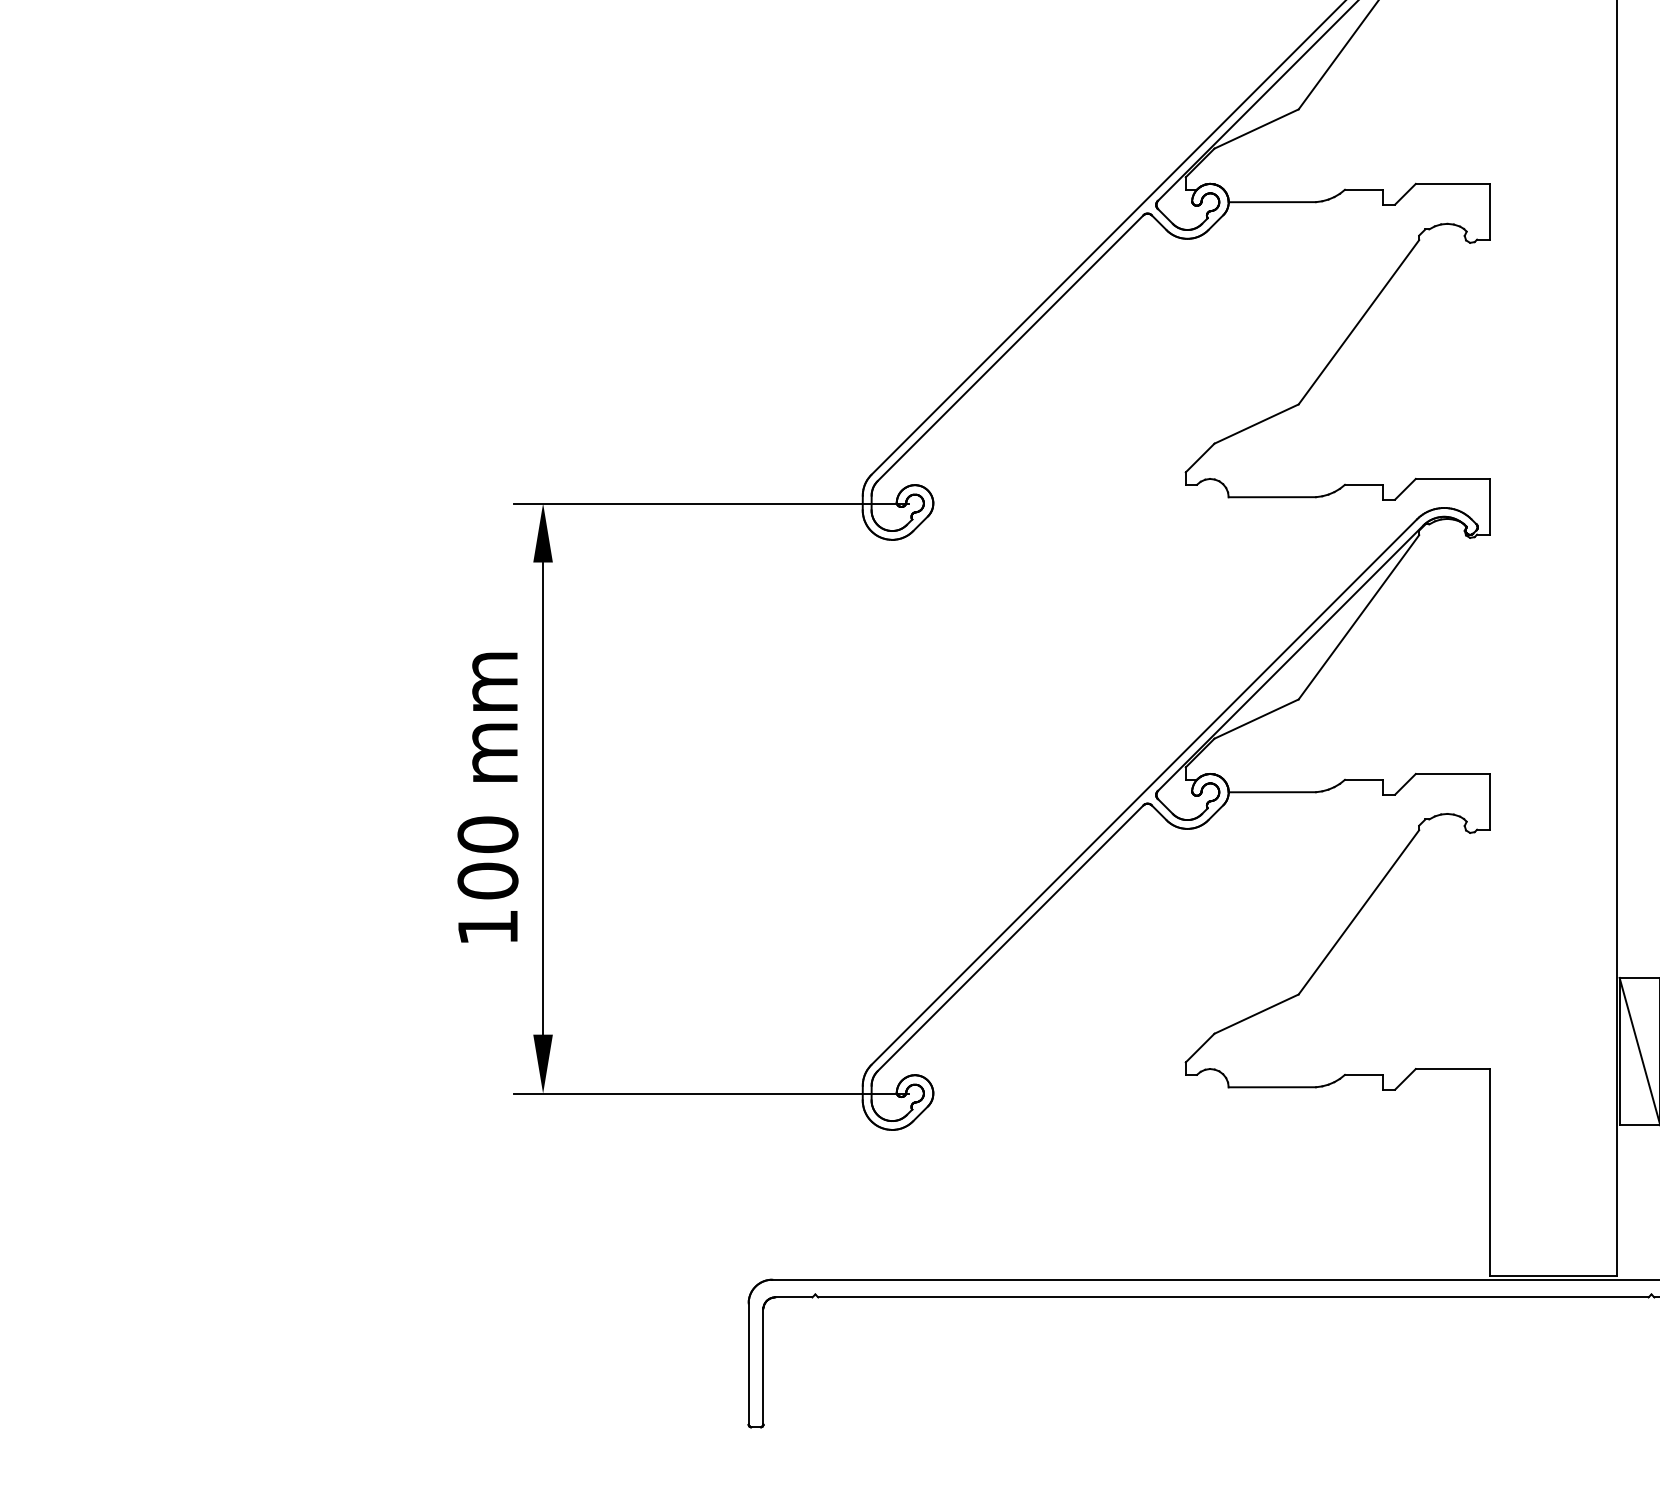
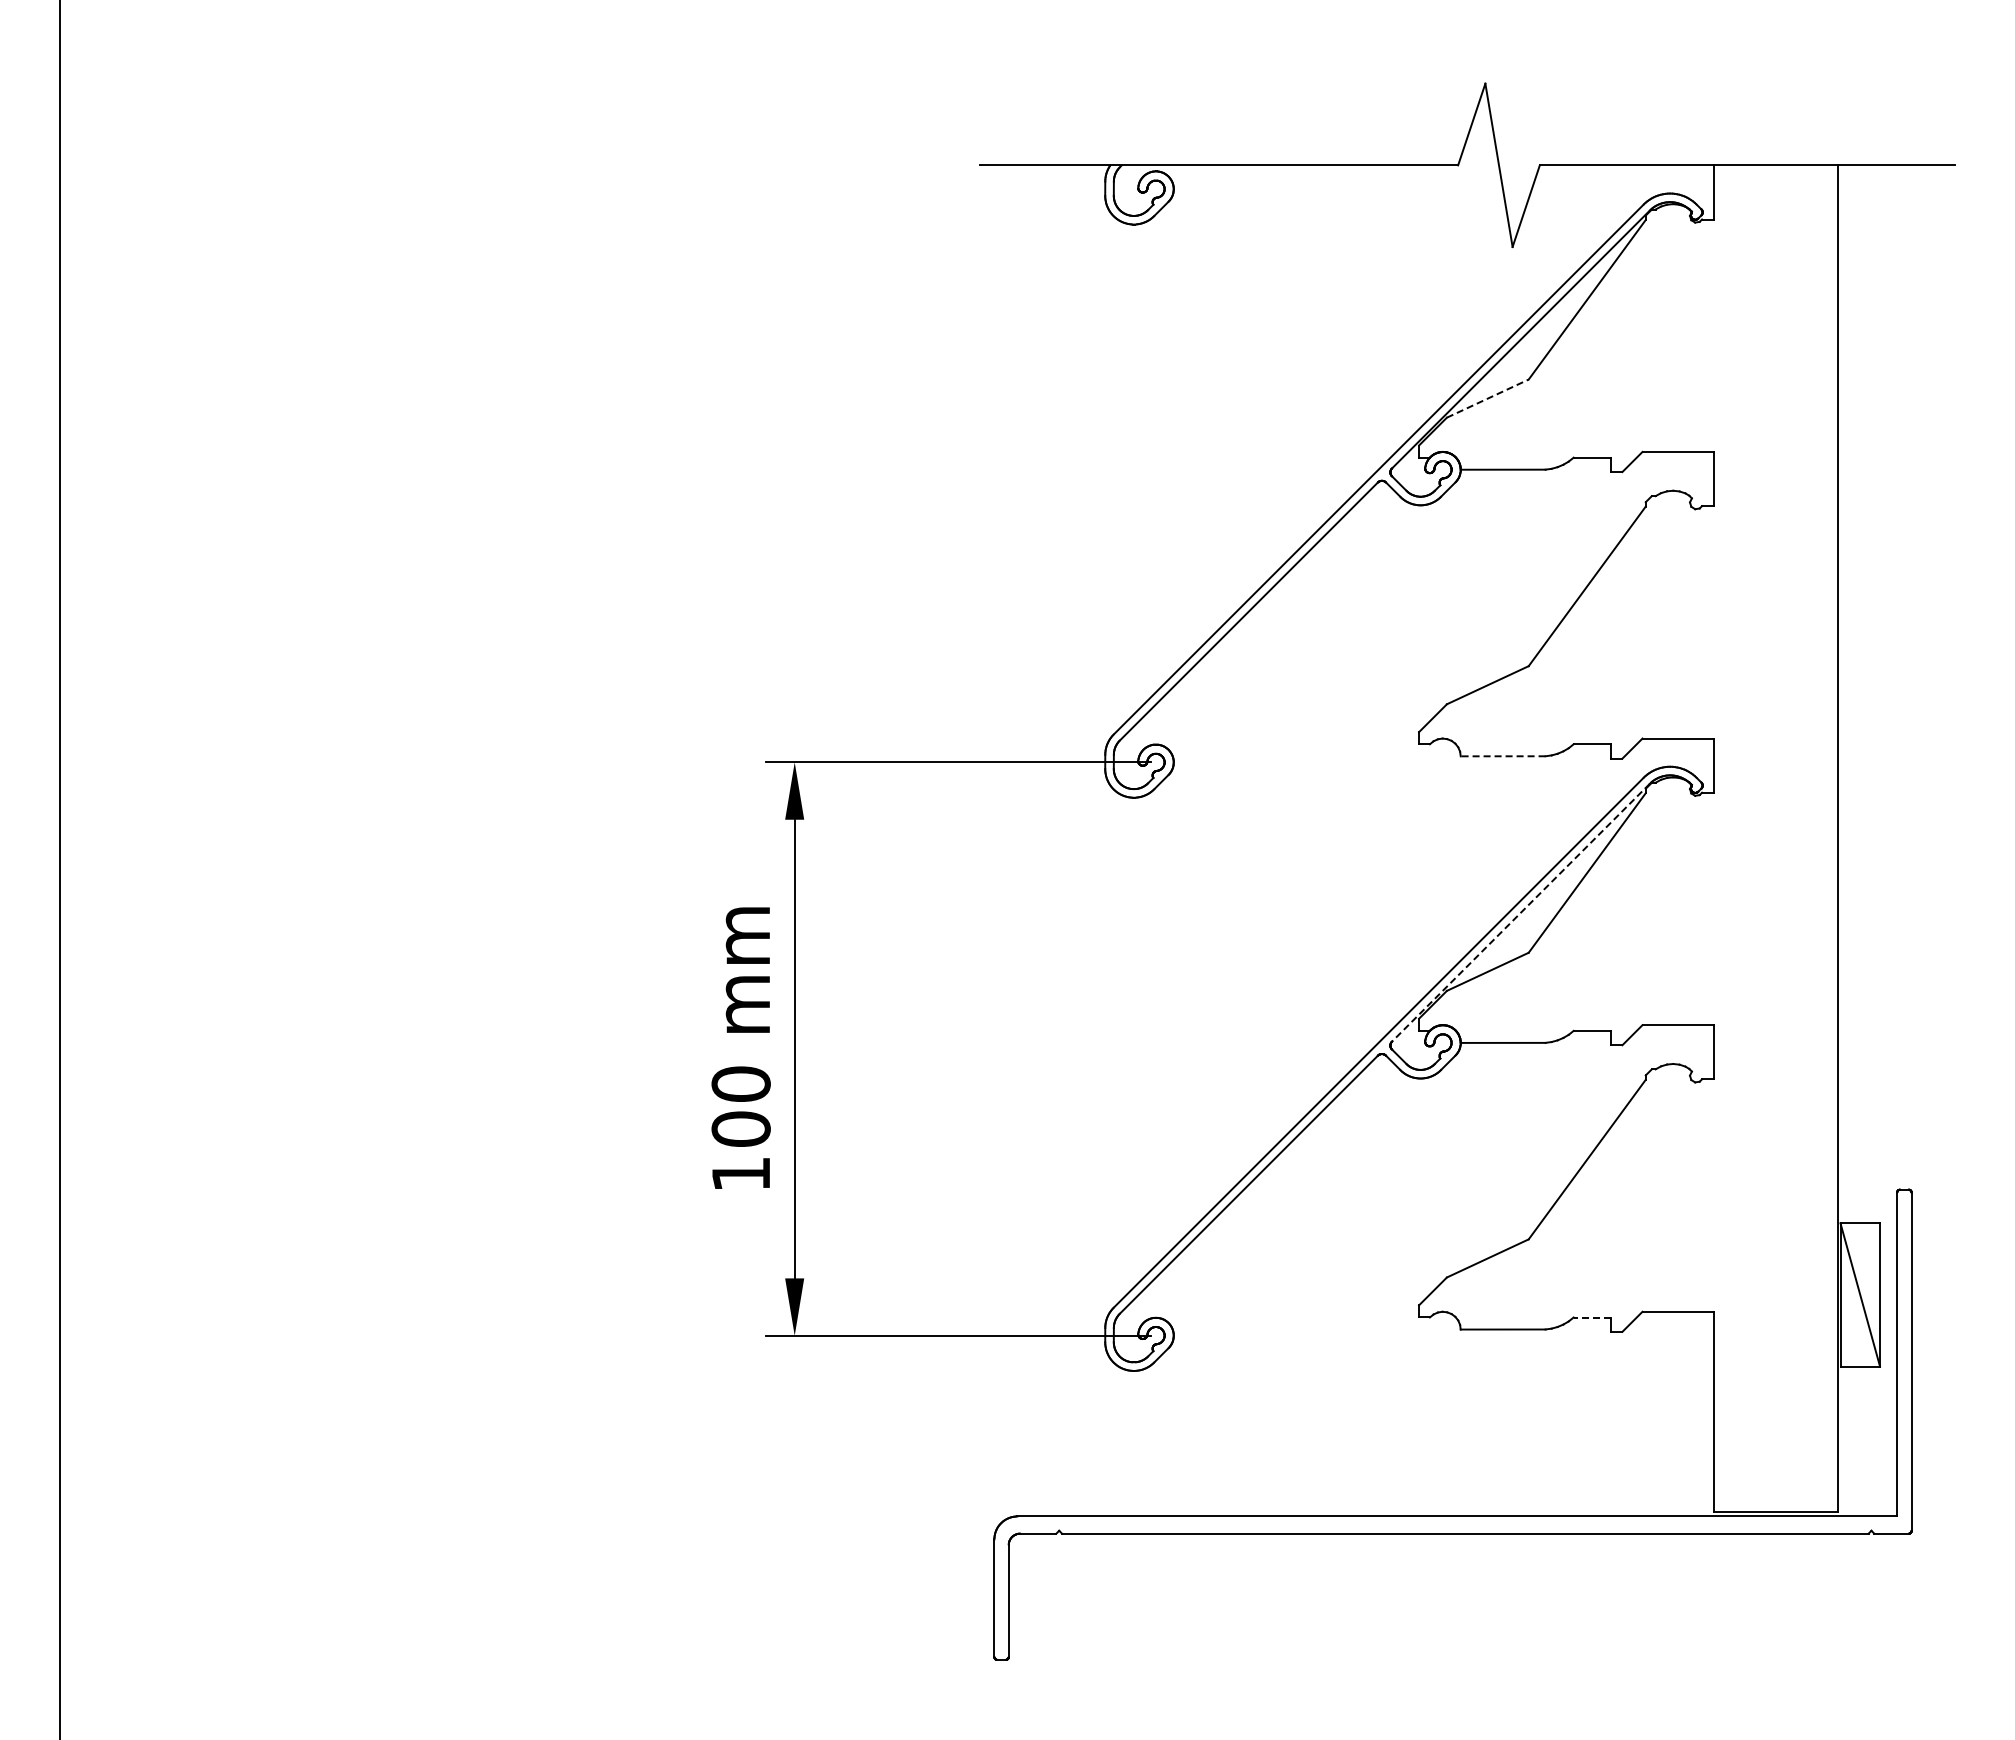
line: (1257, 128) -> (1488, 398), solid -> dashed
line: (1271, 497) -> (1502, 756), solid -> dashed
line: (1290, 659) -> (1520, 913), solid -> dashed
line: (1364, 1074) -> (1592, 1317), solid -> dashed

